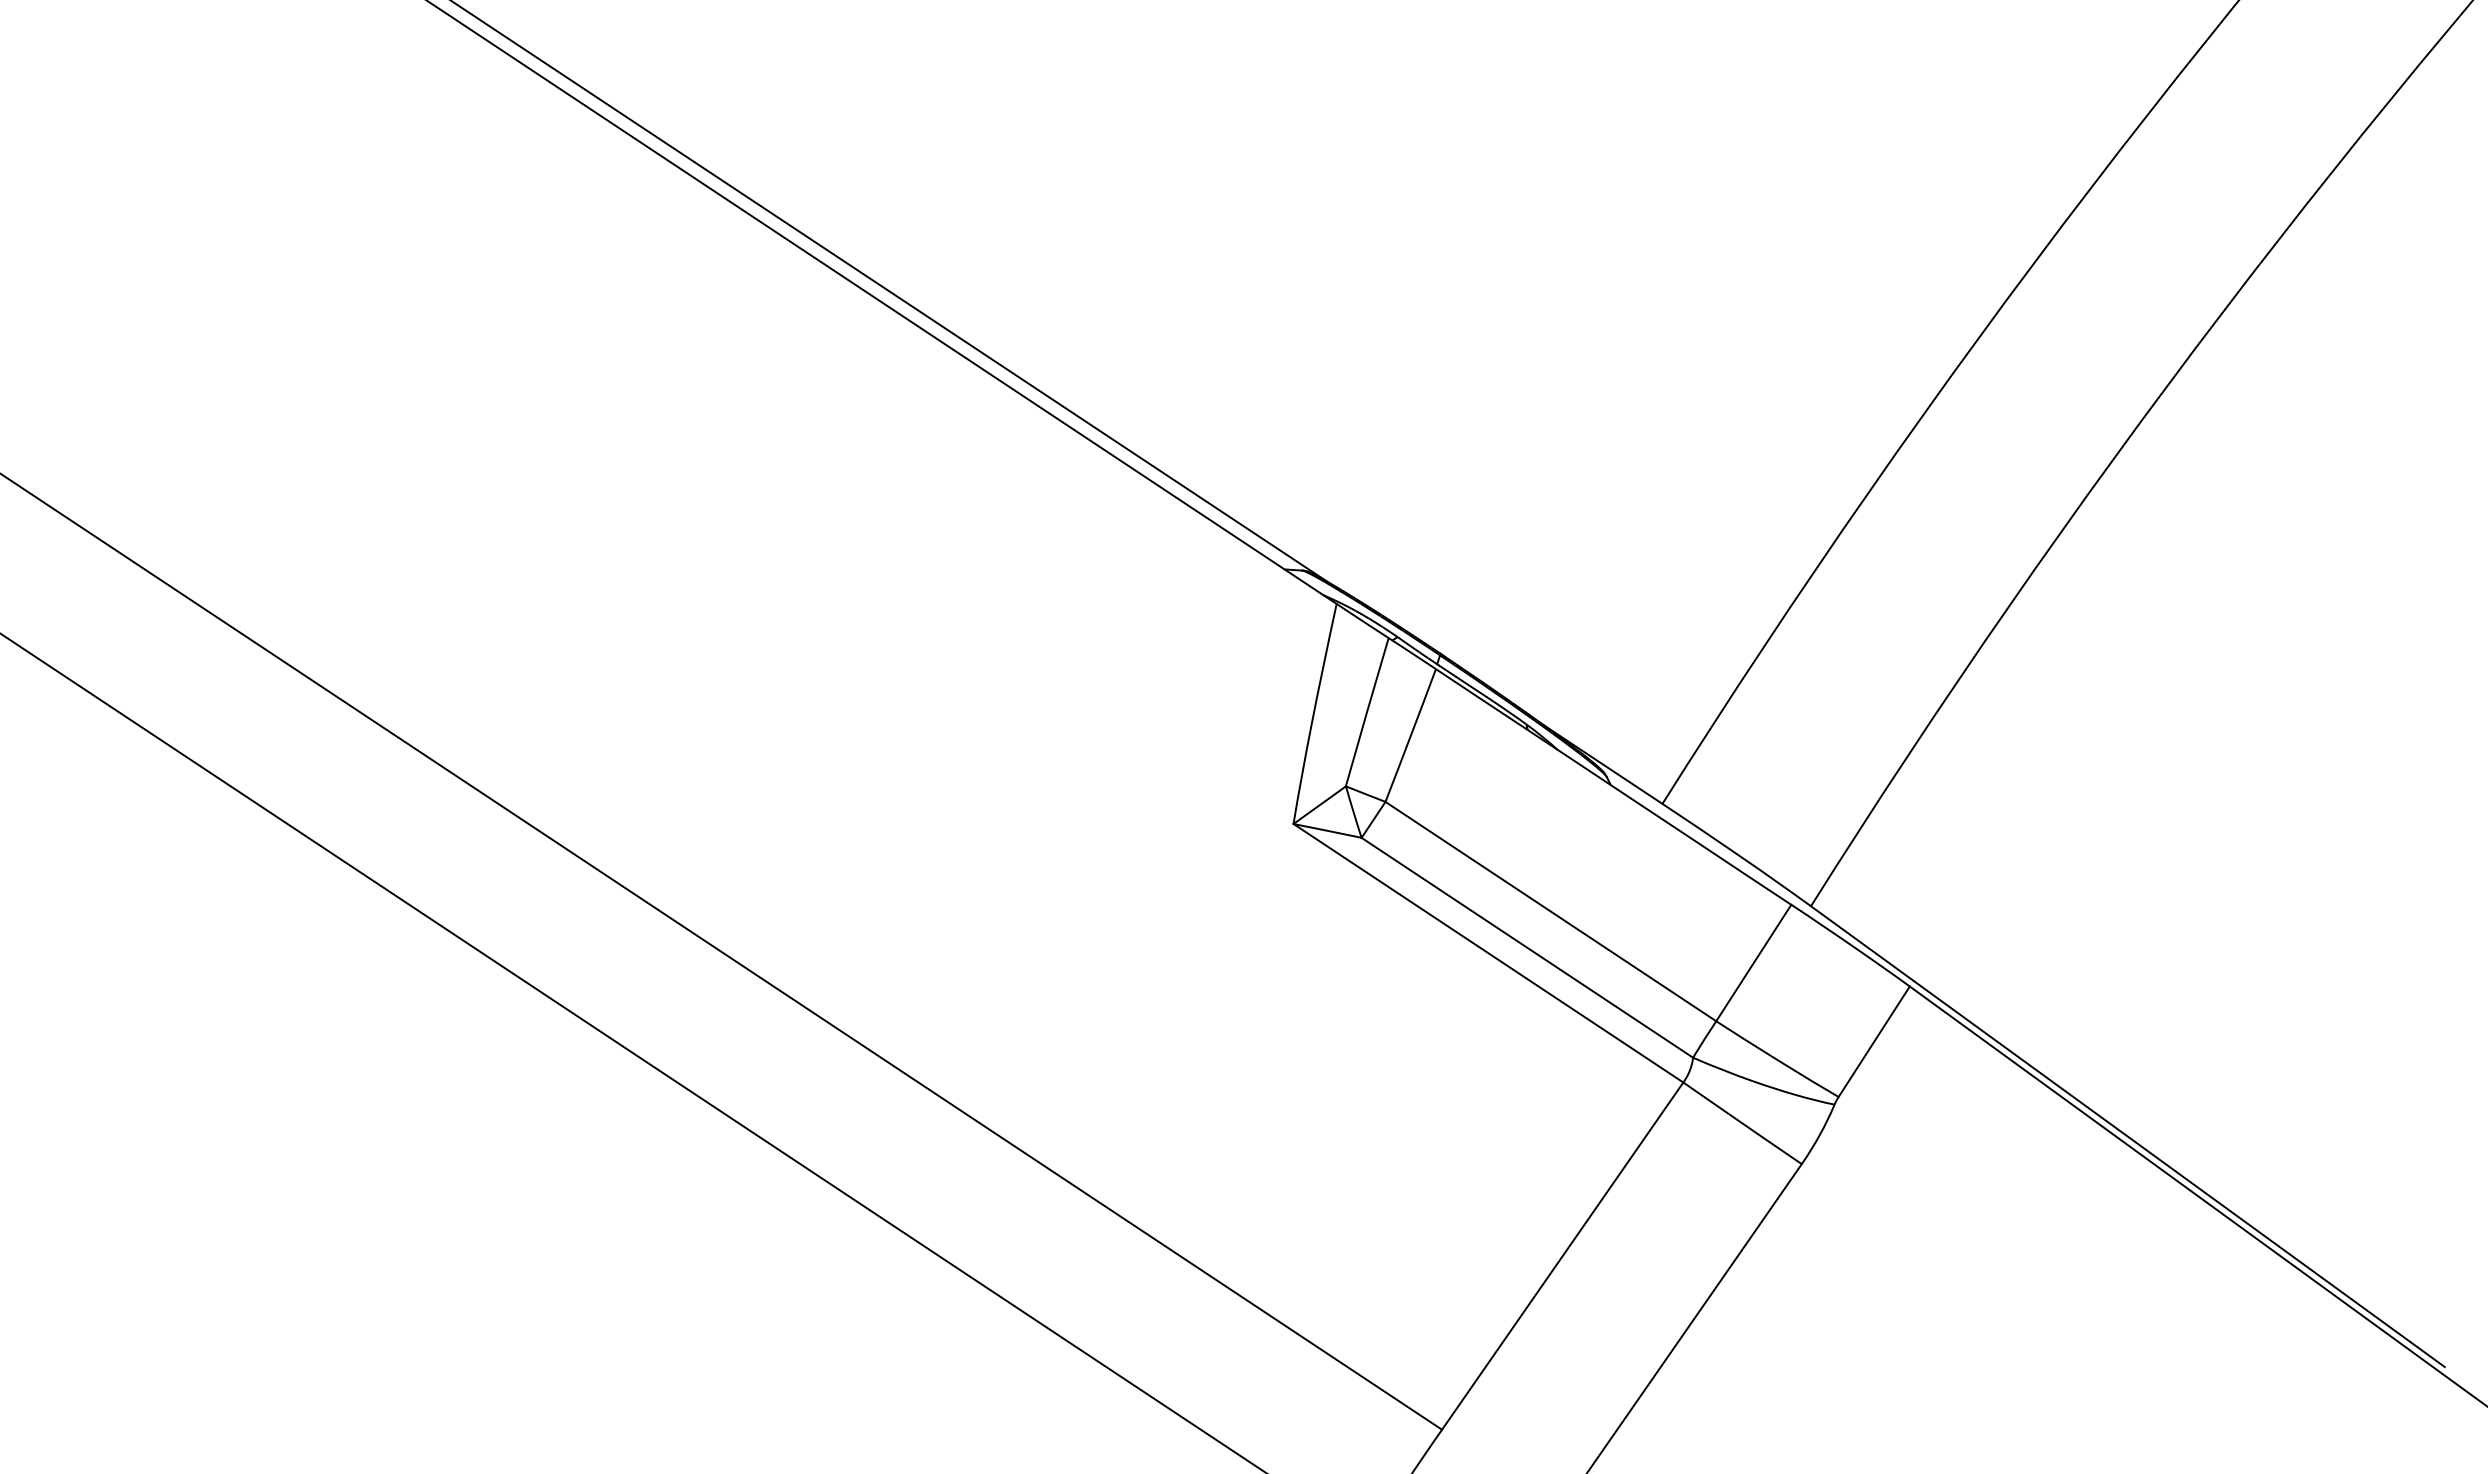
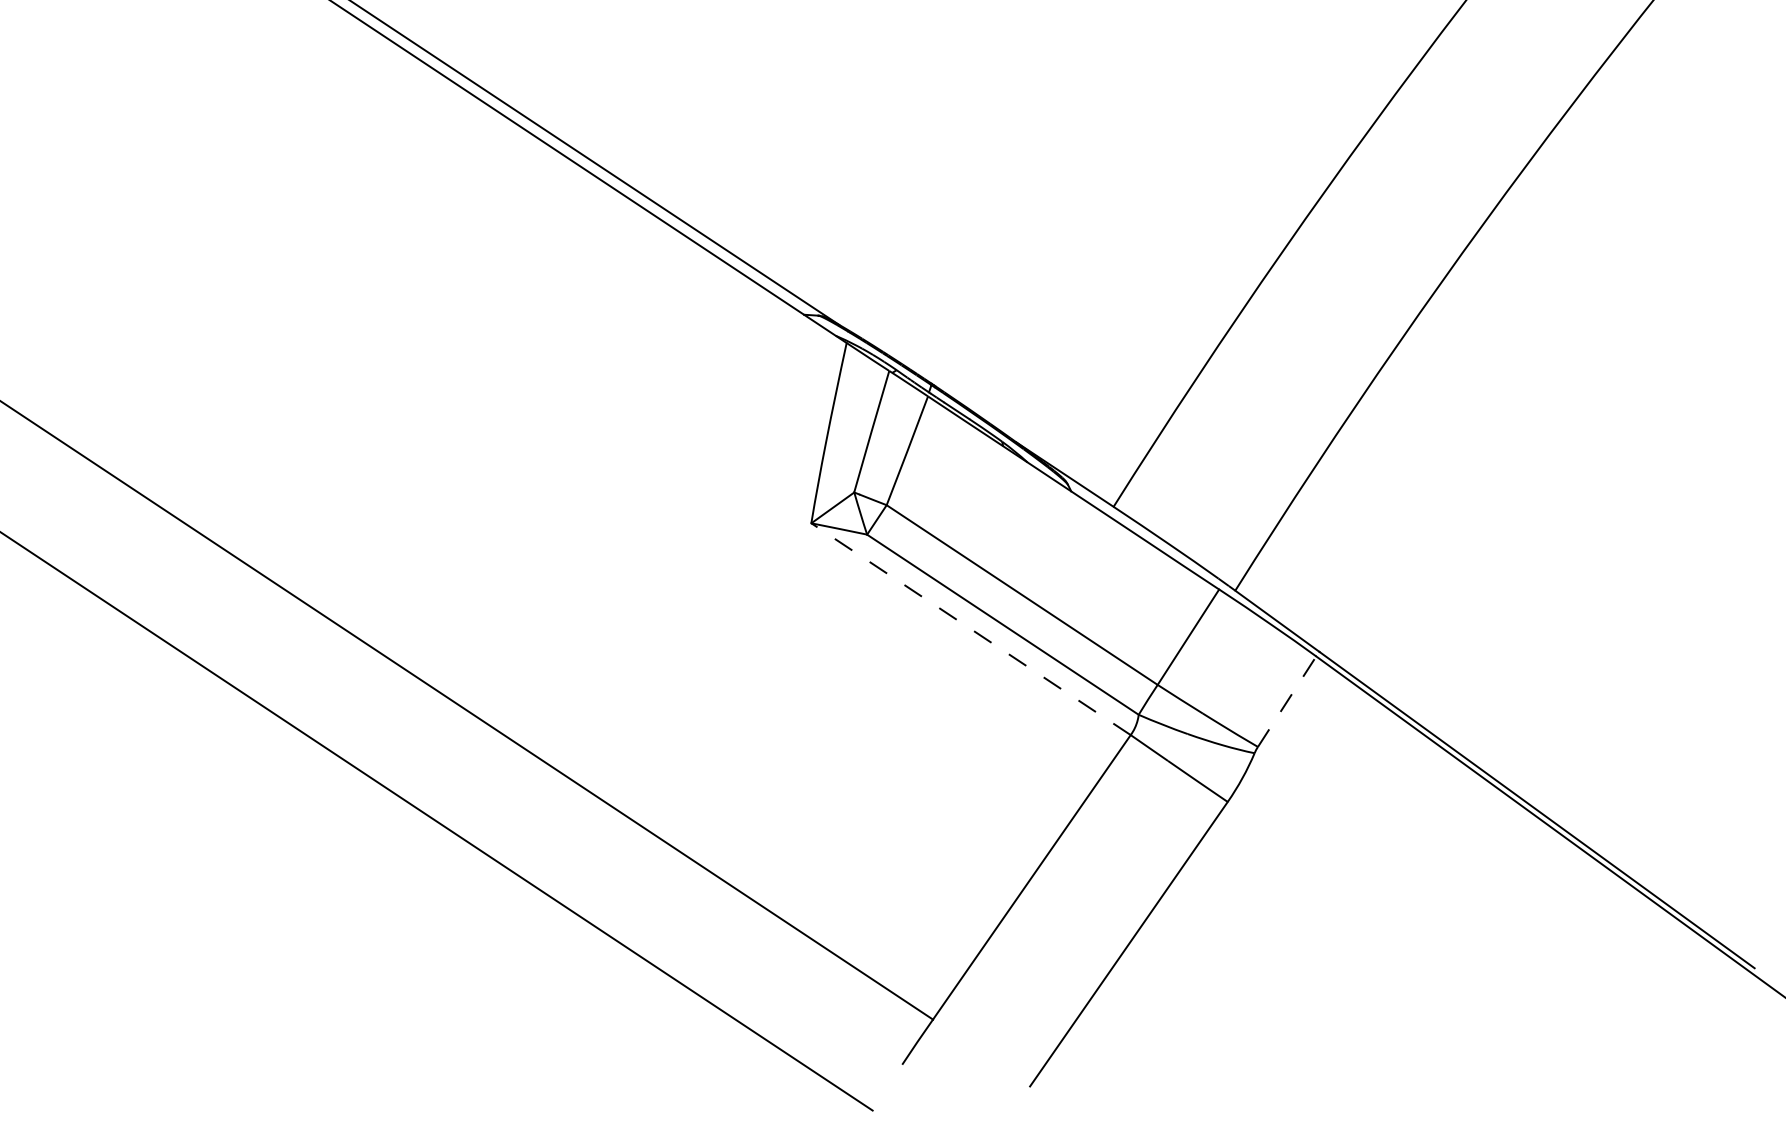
line: (1488, 953) -> (971, 629), solid -> dashed
line: (1874, 1041) -> (1287, 701), solid -> dashed

